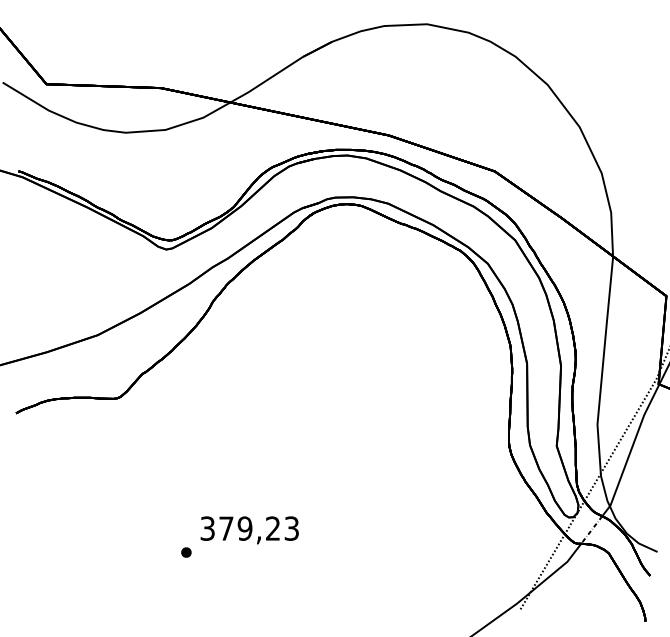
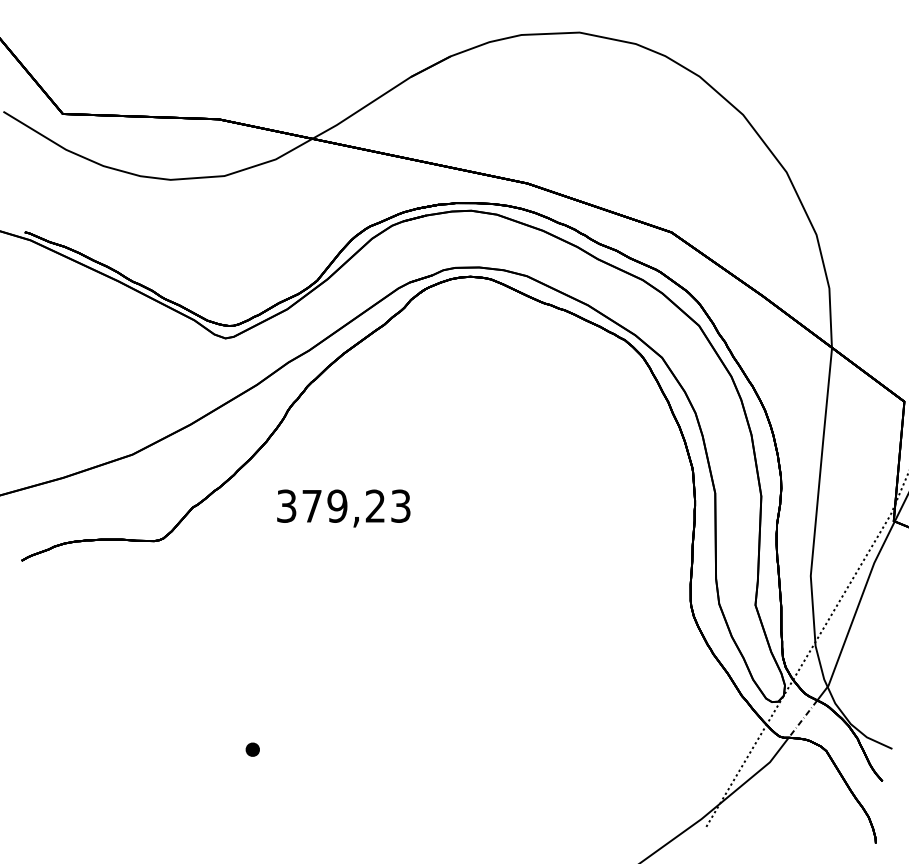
text: (249, 530) -> (343, 508), moved

